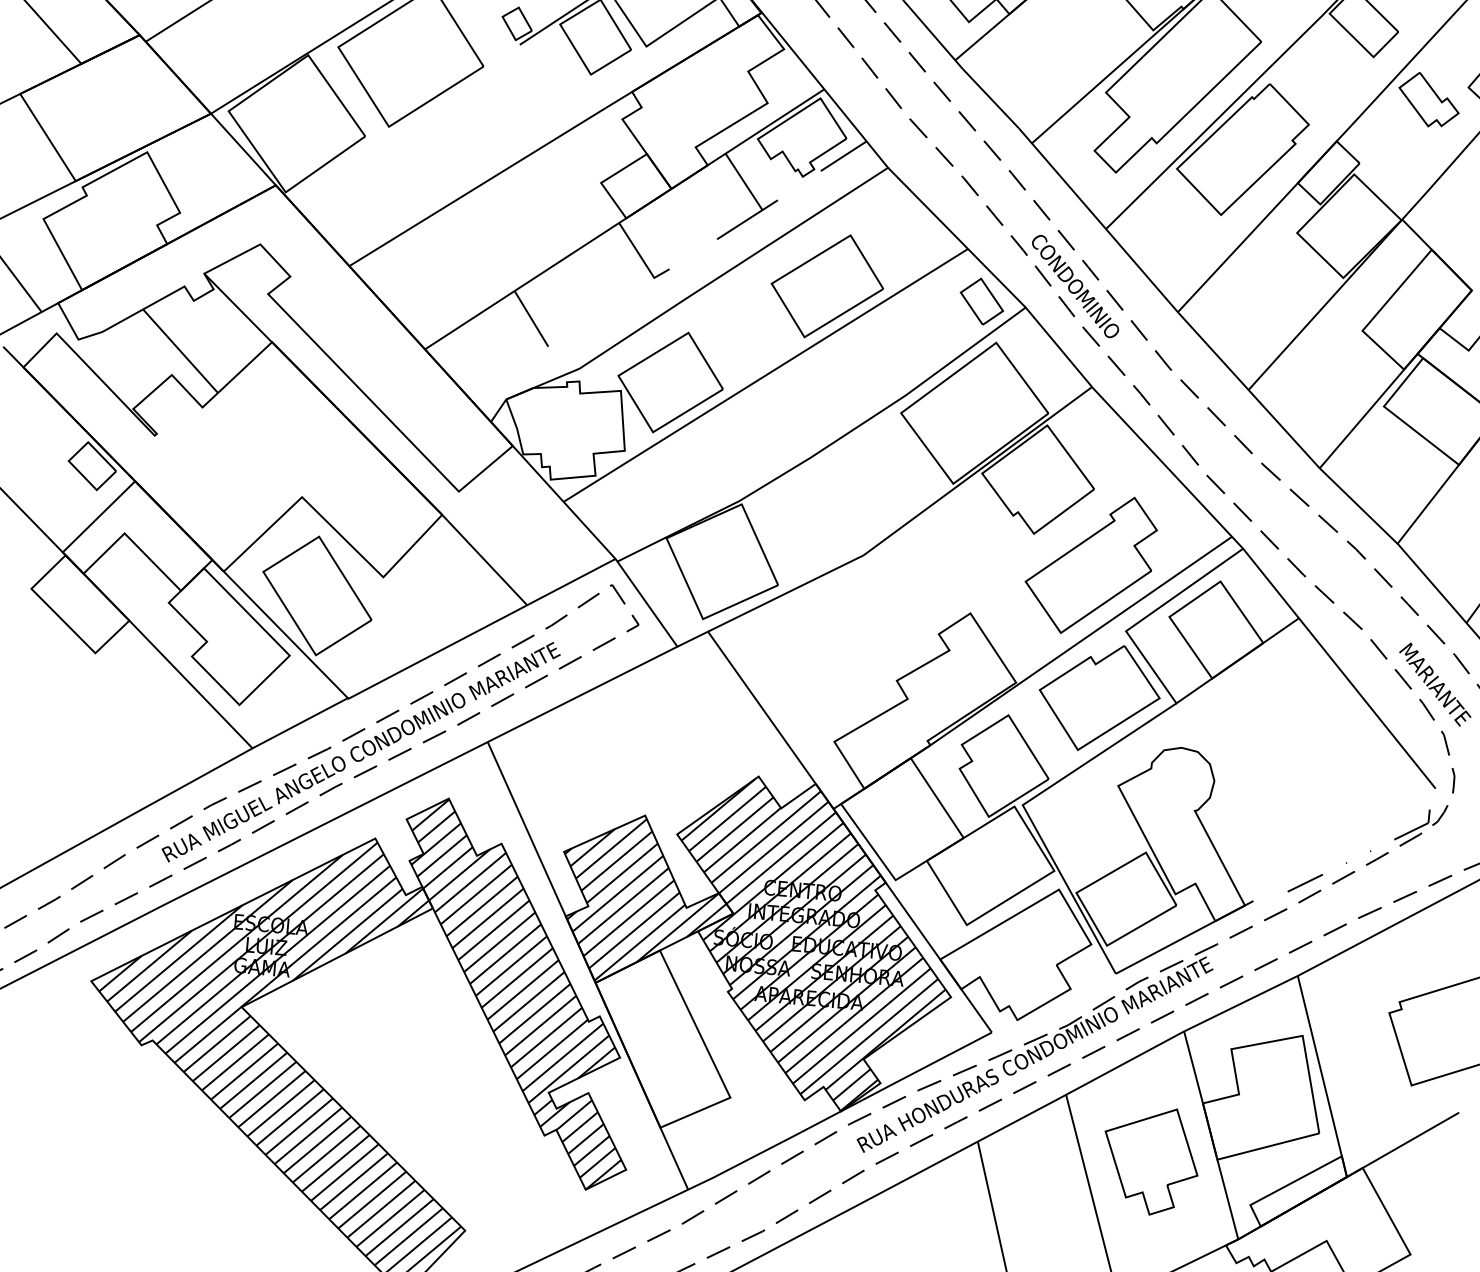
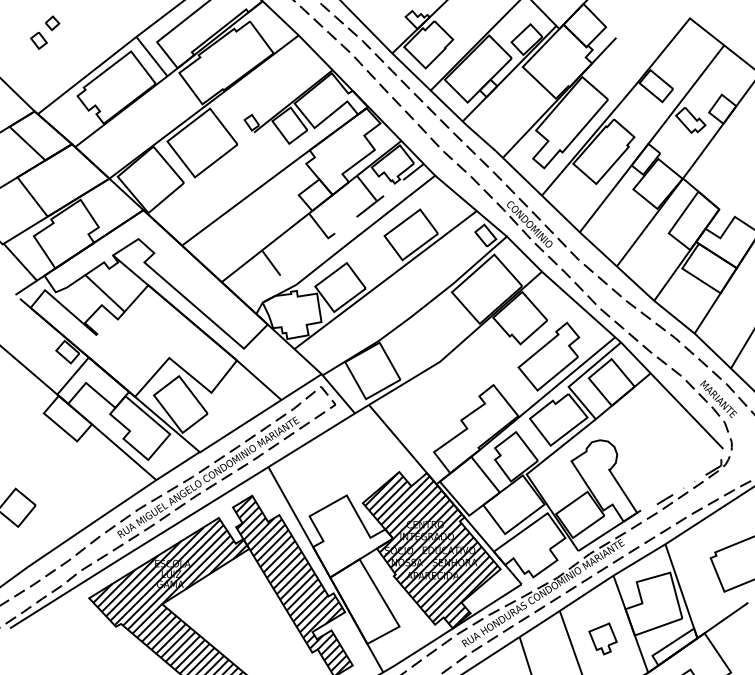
hatch: (643, 901) -> (349, 536), removed
part: (1149, 1159) -> (602, 638), size x0.6

